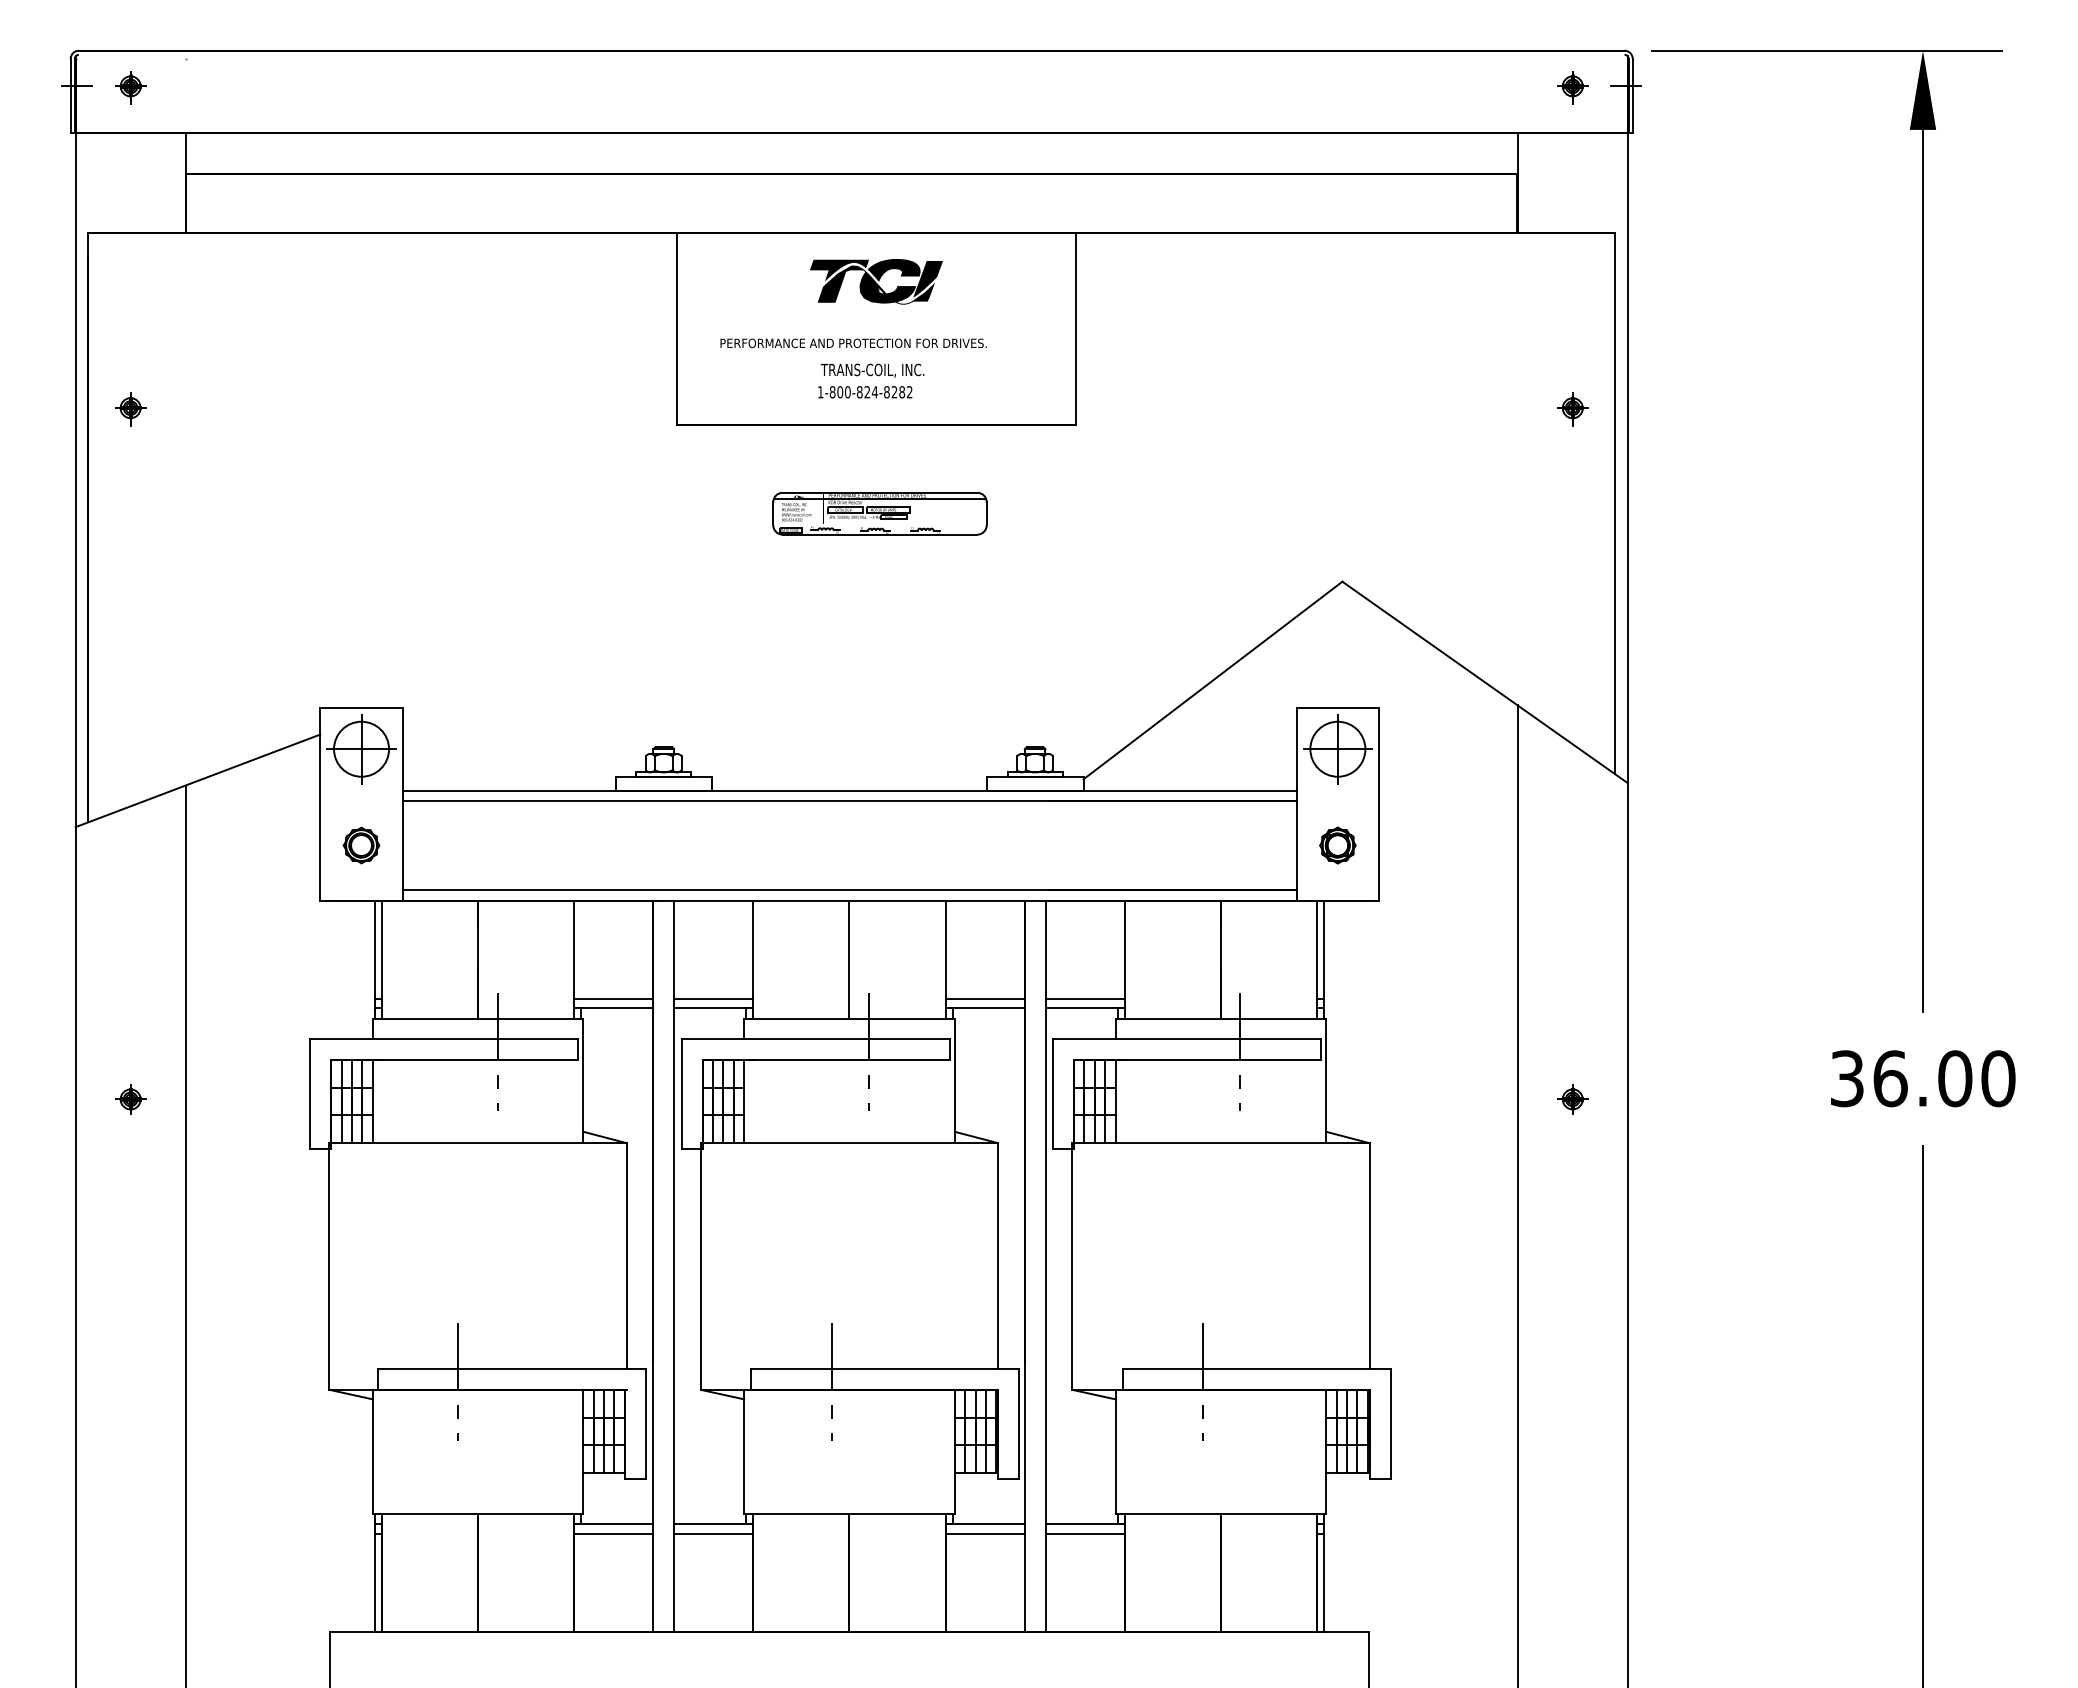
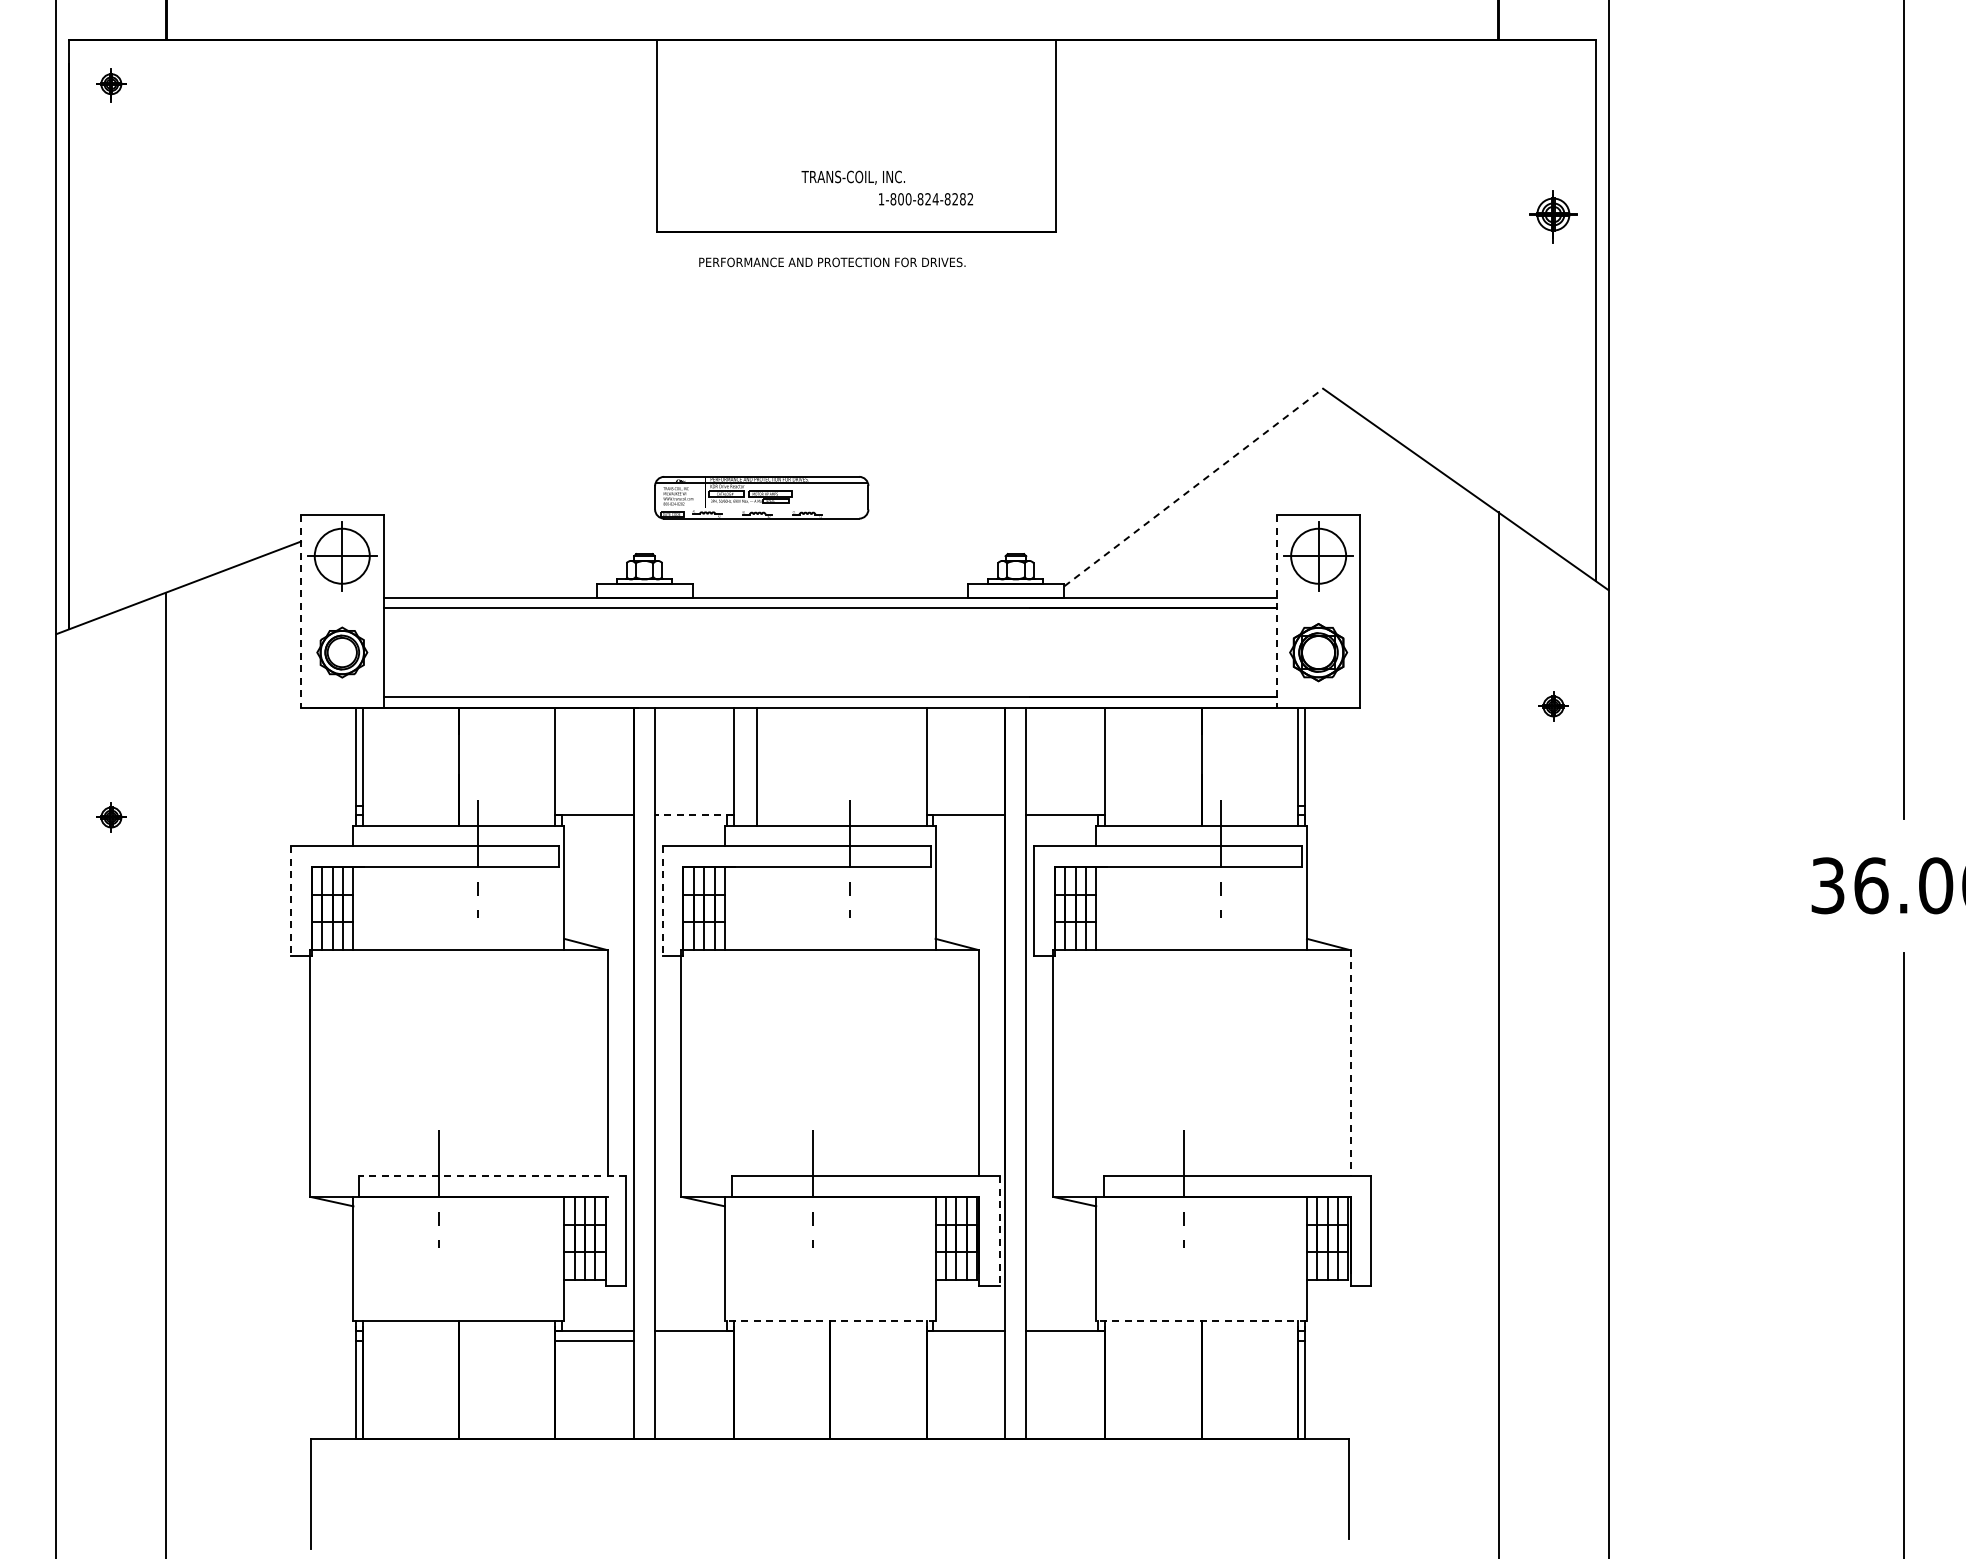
part: (876, 281) -> (857, 88), removed
text: (853, 343) -> (832, 262), moved
text: (865, 392) -> (926, 199), moved
part: (130, 409) -> (111, 85), moved
part: (1572, 409) -> (1553, 216), size x1.6
part: (879, 513) -> (761, 497), moved
line: (1212, 680) -> (1193, 487), solid -> dashed
line: (320, 804) -> (301, 611), solid -> dashed
line: (1296, 804) -> (1277, 611), solid -> dashed
part: (361, 845) -> (342, 652), size x1.4
part: (1337, 845) -> (1318, 652), size x1.6
line: (849, 959) -> (757, 766), moved
line: (613, 998) -> (594, 805), removed
line: (713, 998) -> (694, 805), removed
line: (984, 998) -> (965, 805), removed
line: (1084, 998) -> (1065, 805), removed
line: (713, 1008) -> (694, 815), solid -> dashed
line: (310, 1094) -> (291, 901), solid -> dashed
line: (681, 1094) -> (662, 901), solid -> dashed
part: (130, 1099) -> (111, 817), moved
part: (1572, 1099) -> (1553, 706), moved
line: (1369, 1256) -> (1350, 1063), solid -> dashed
line: (511, 1369) -> (492, 1176), solid -> dashed
line: (1019, 1424) -> (1000, 1231), solid -> dashed
line: (848, 1514) -> (829, 1321), solid -> dashed
line: (1220, 1514) -> (1201, 1321), solid -> dashed
line: (713, 1534) -> (694, 1341), removed
line: (984, 1534) -> (965, 1341), removed
line: (1084, 1534) -> (1065, 1341), removed

